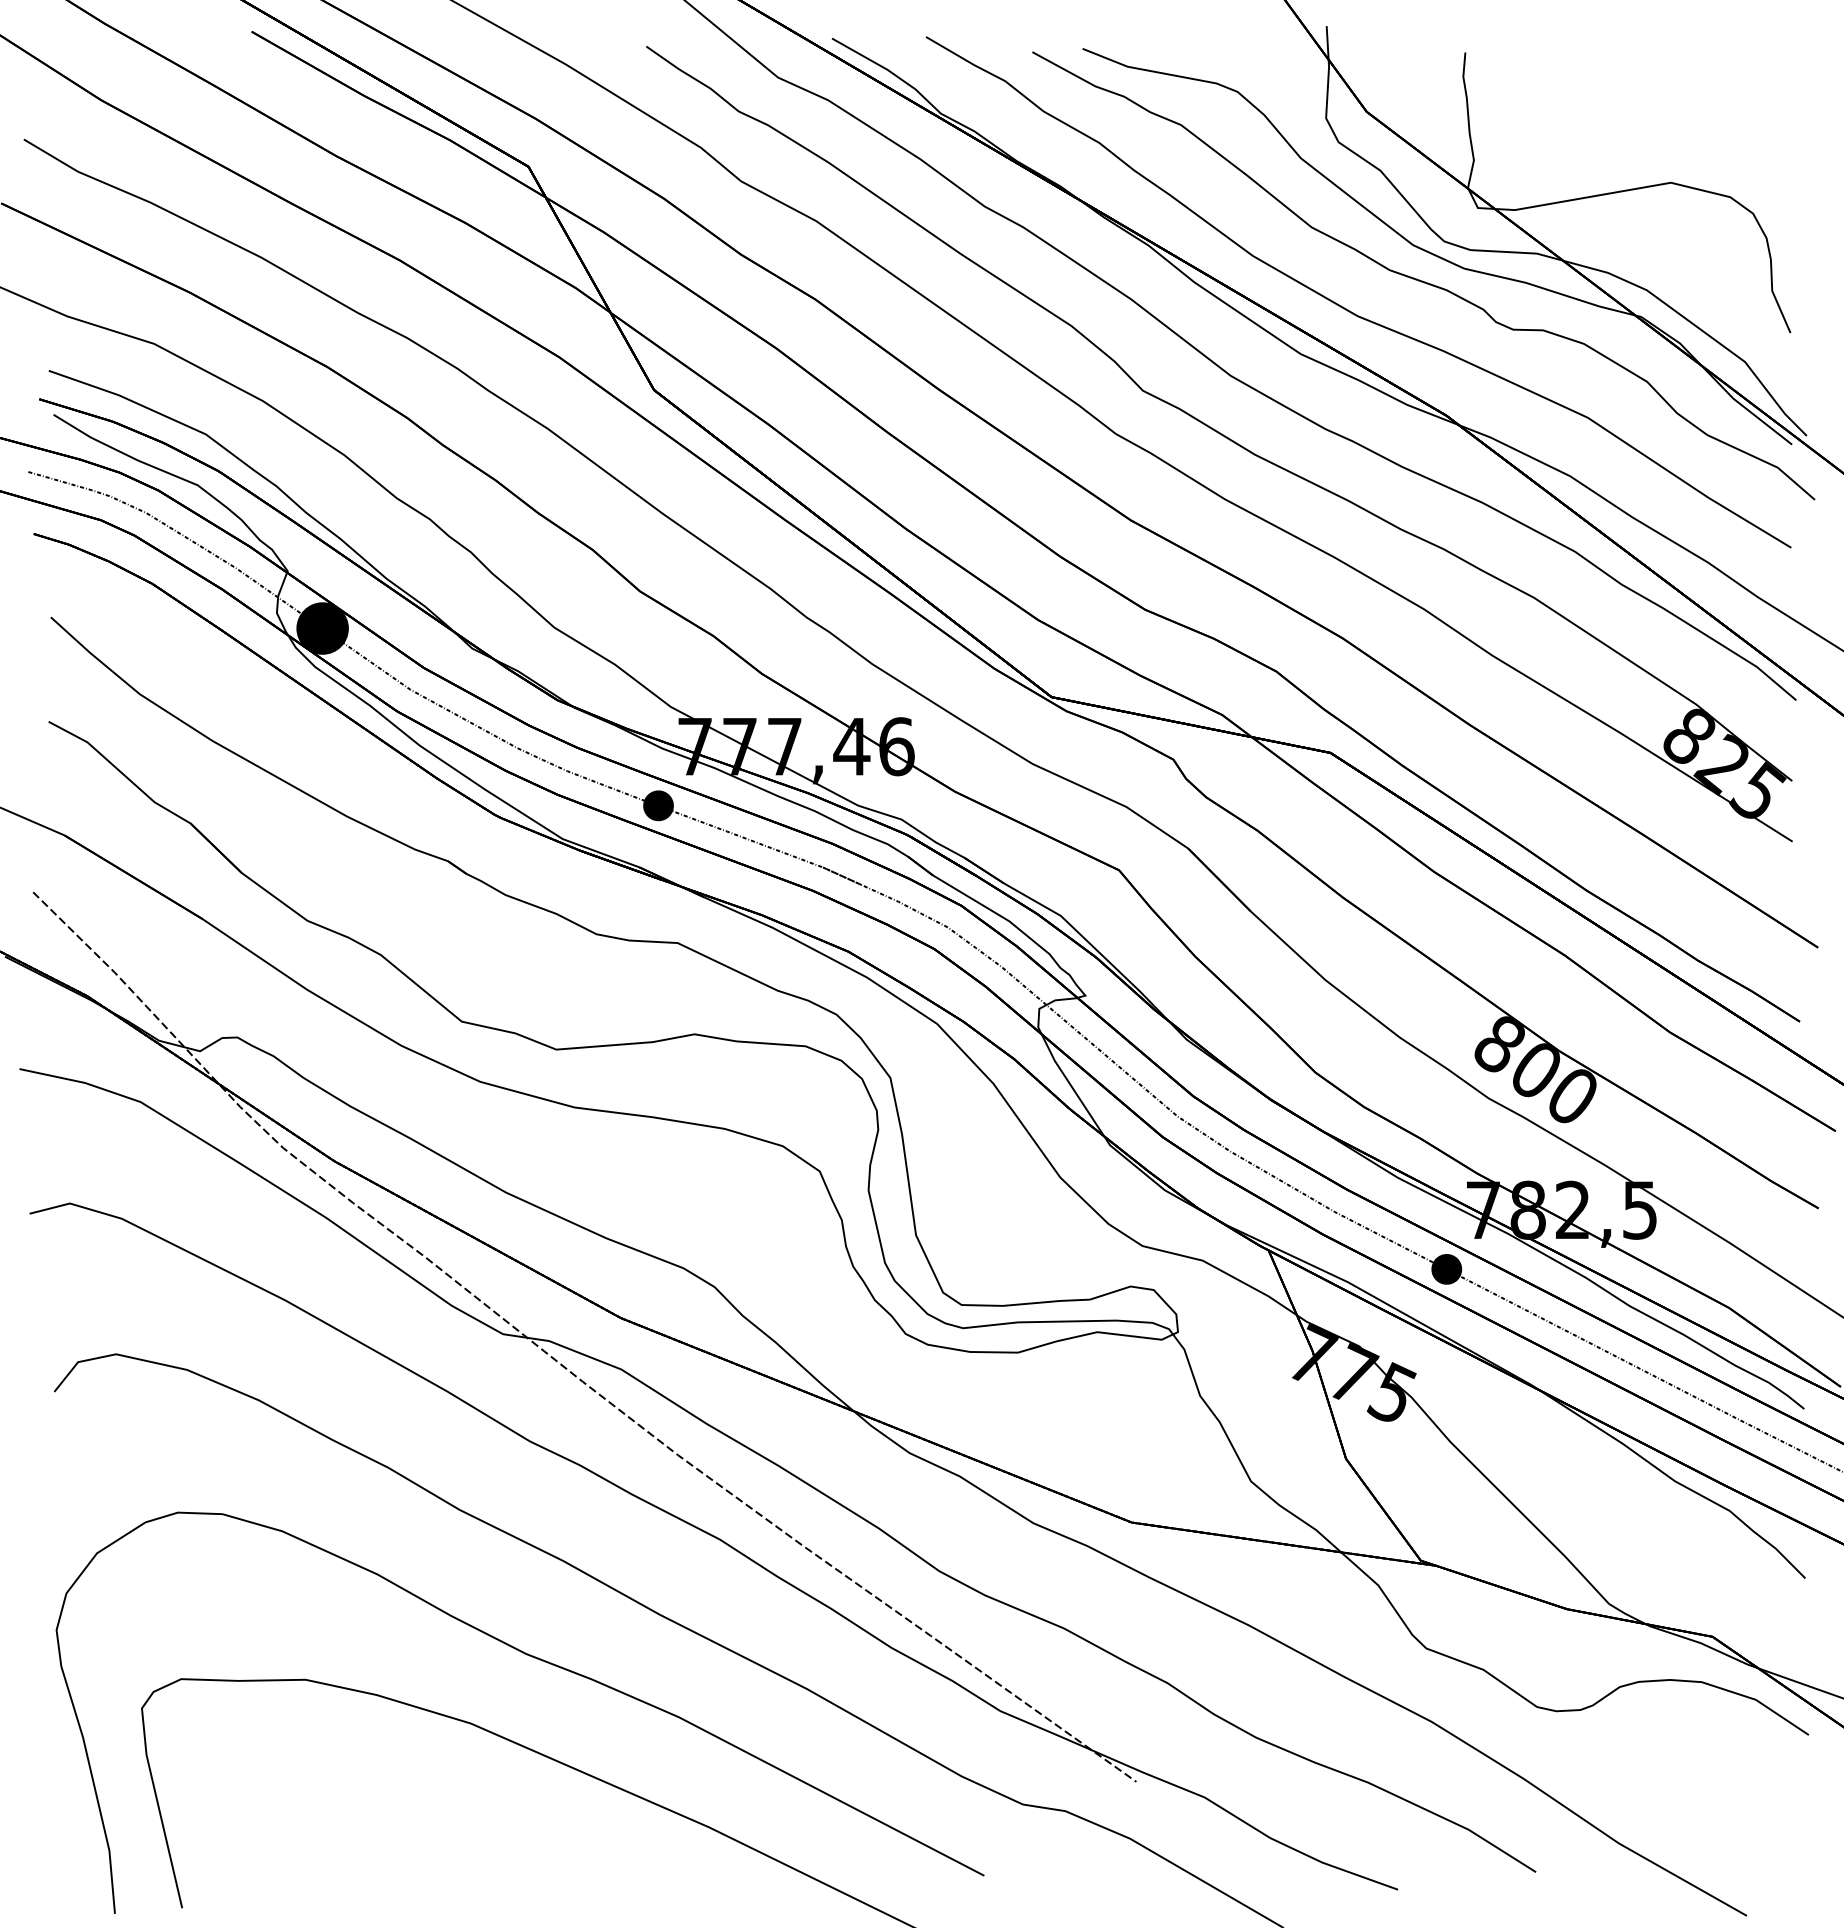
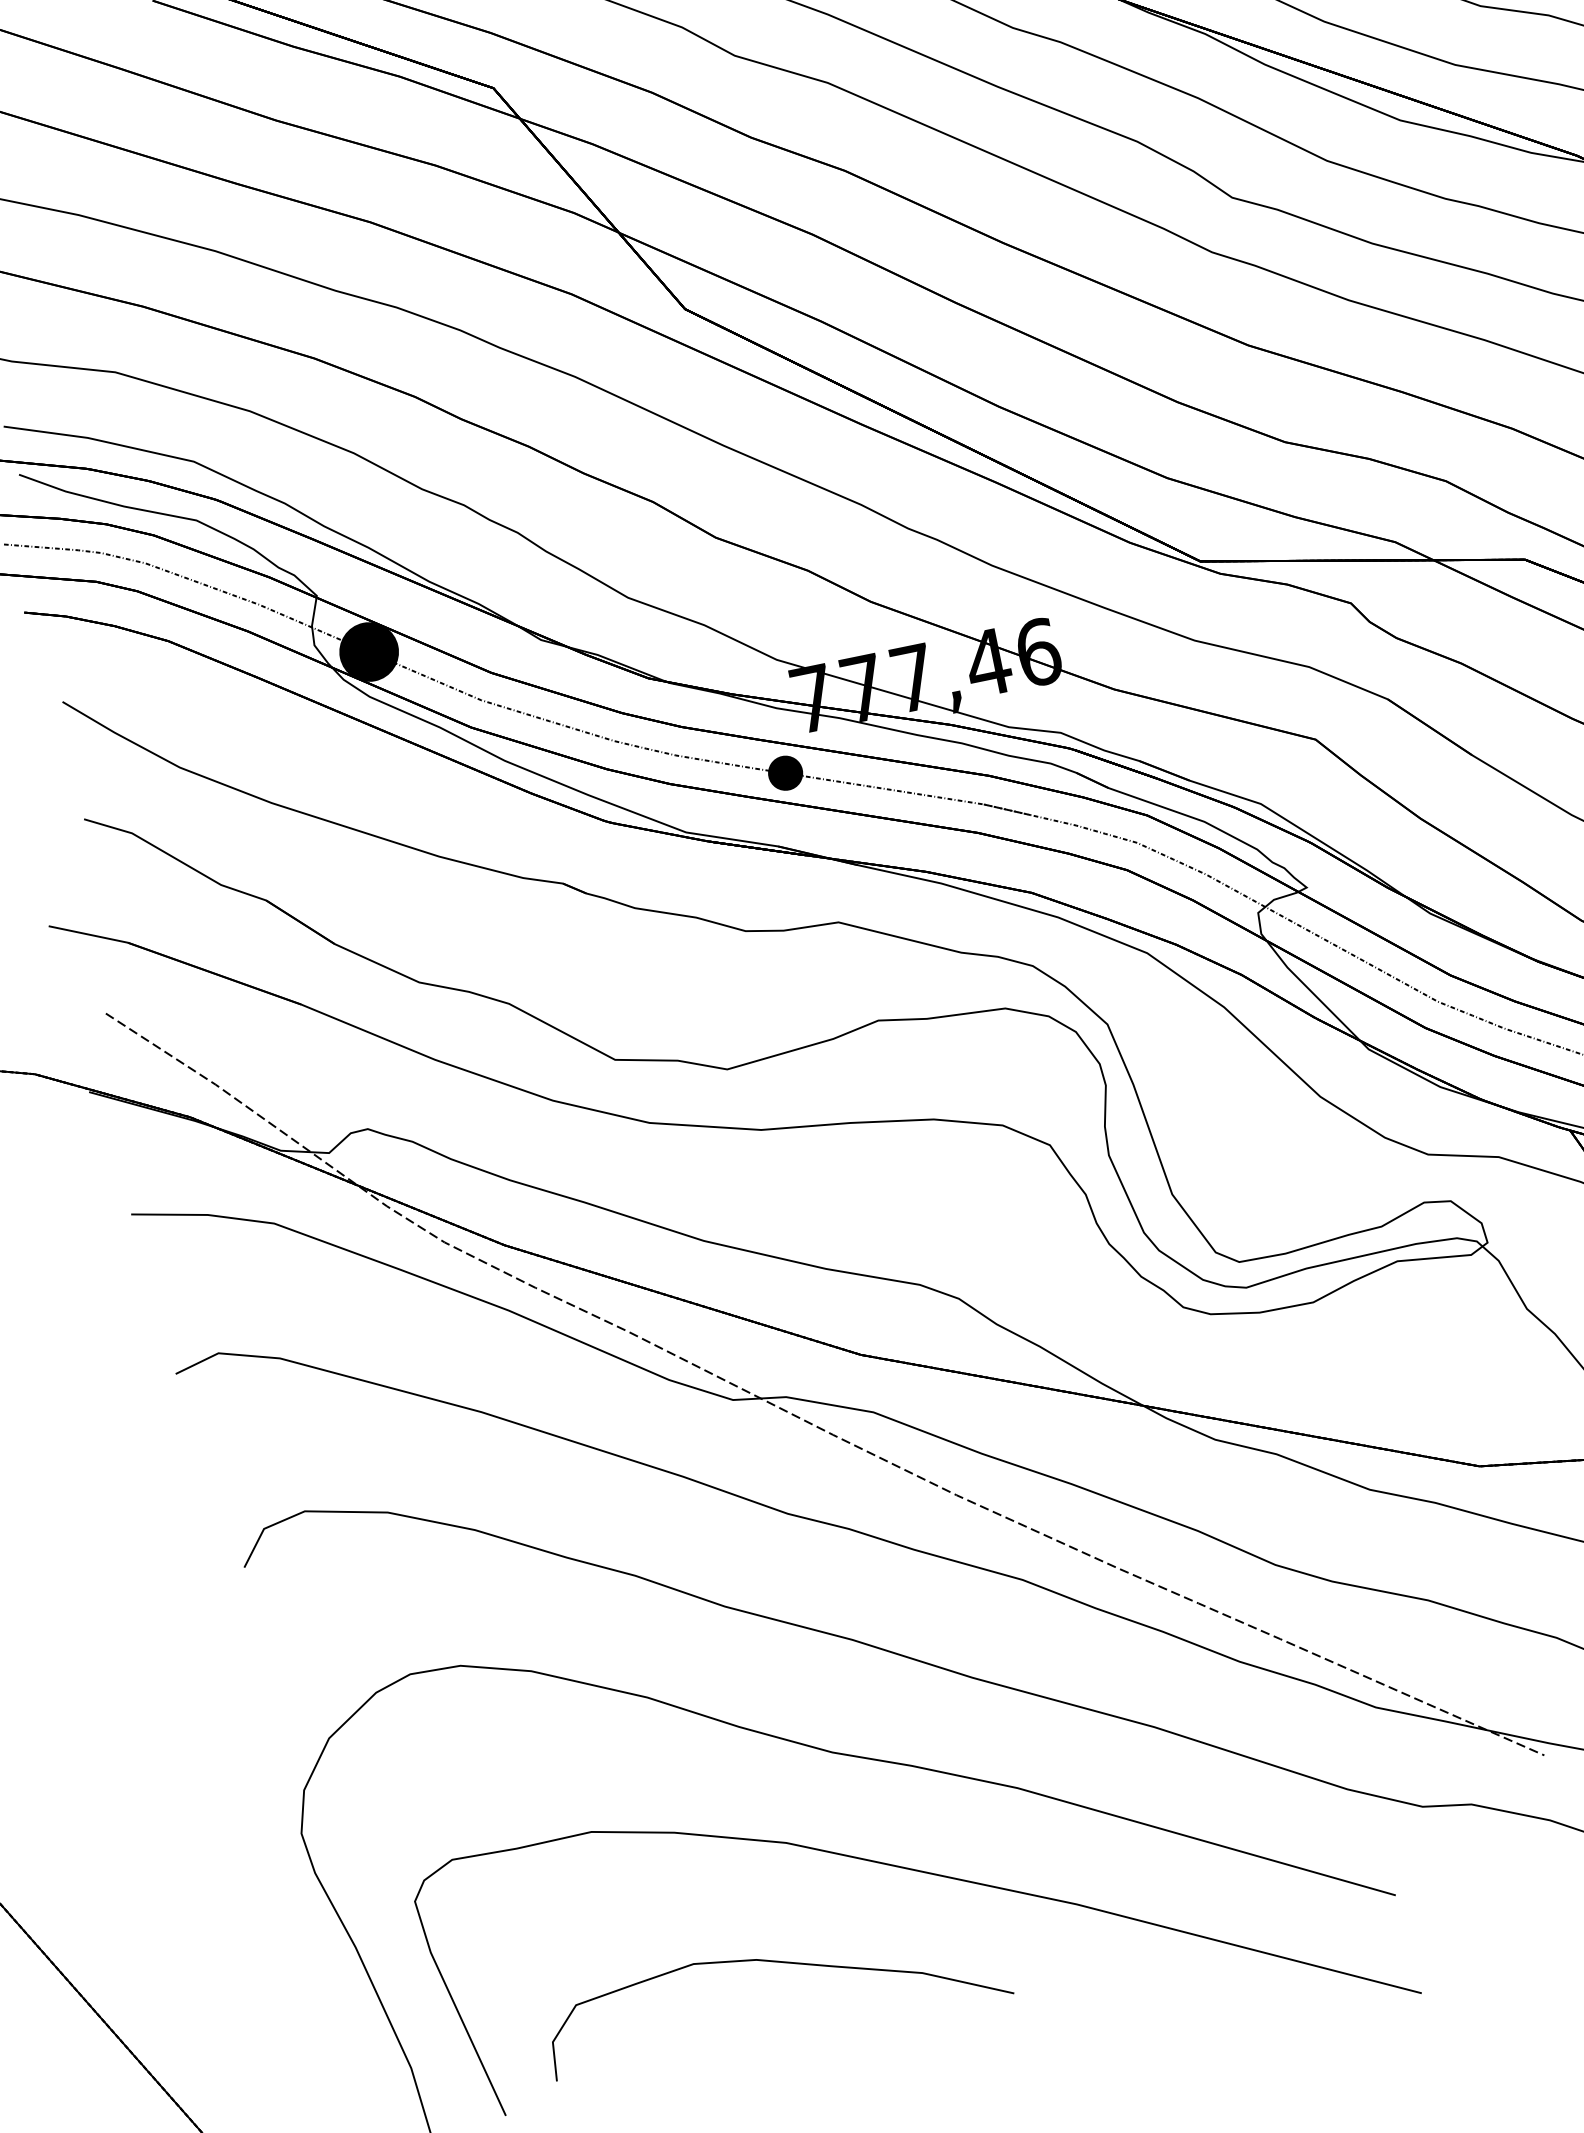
part: (443, 1825) -> (779, 1963), added

